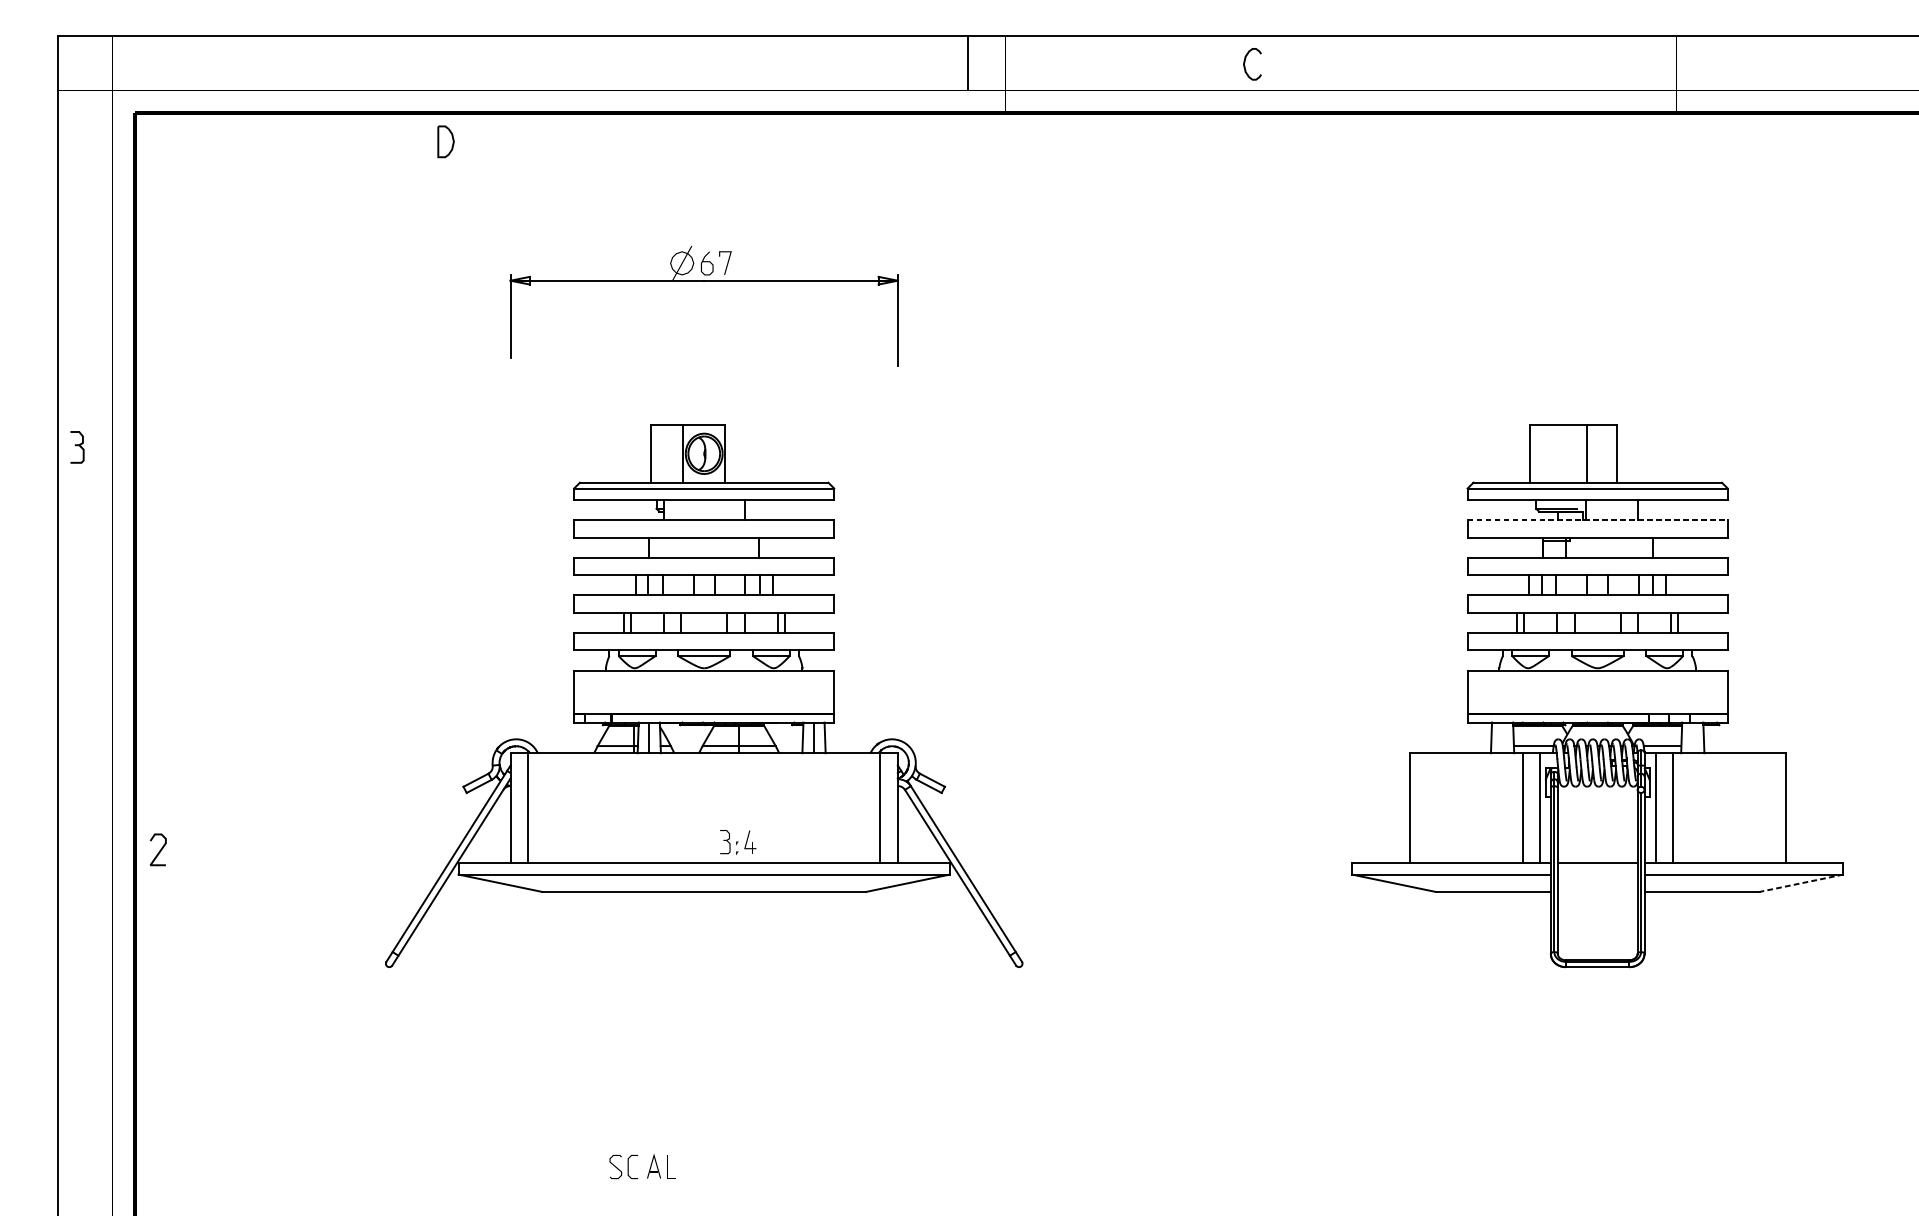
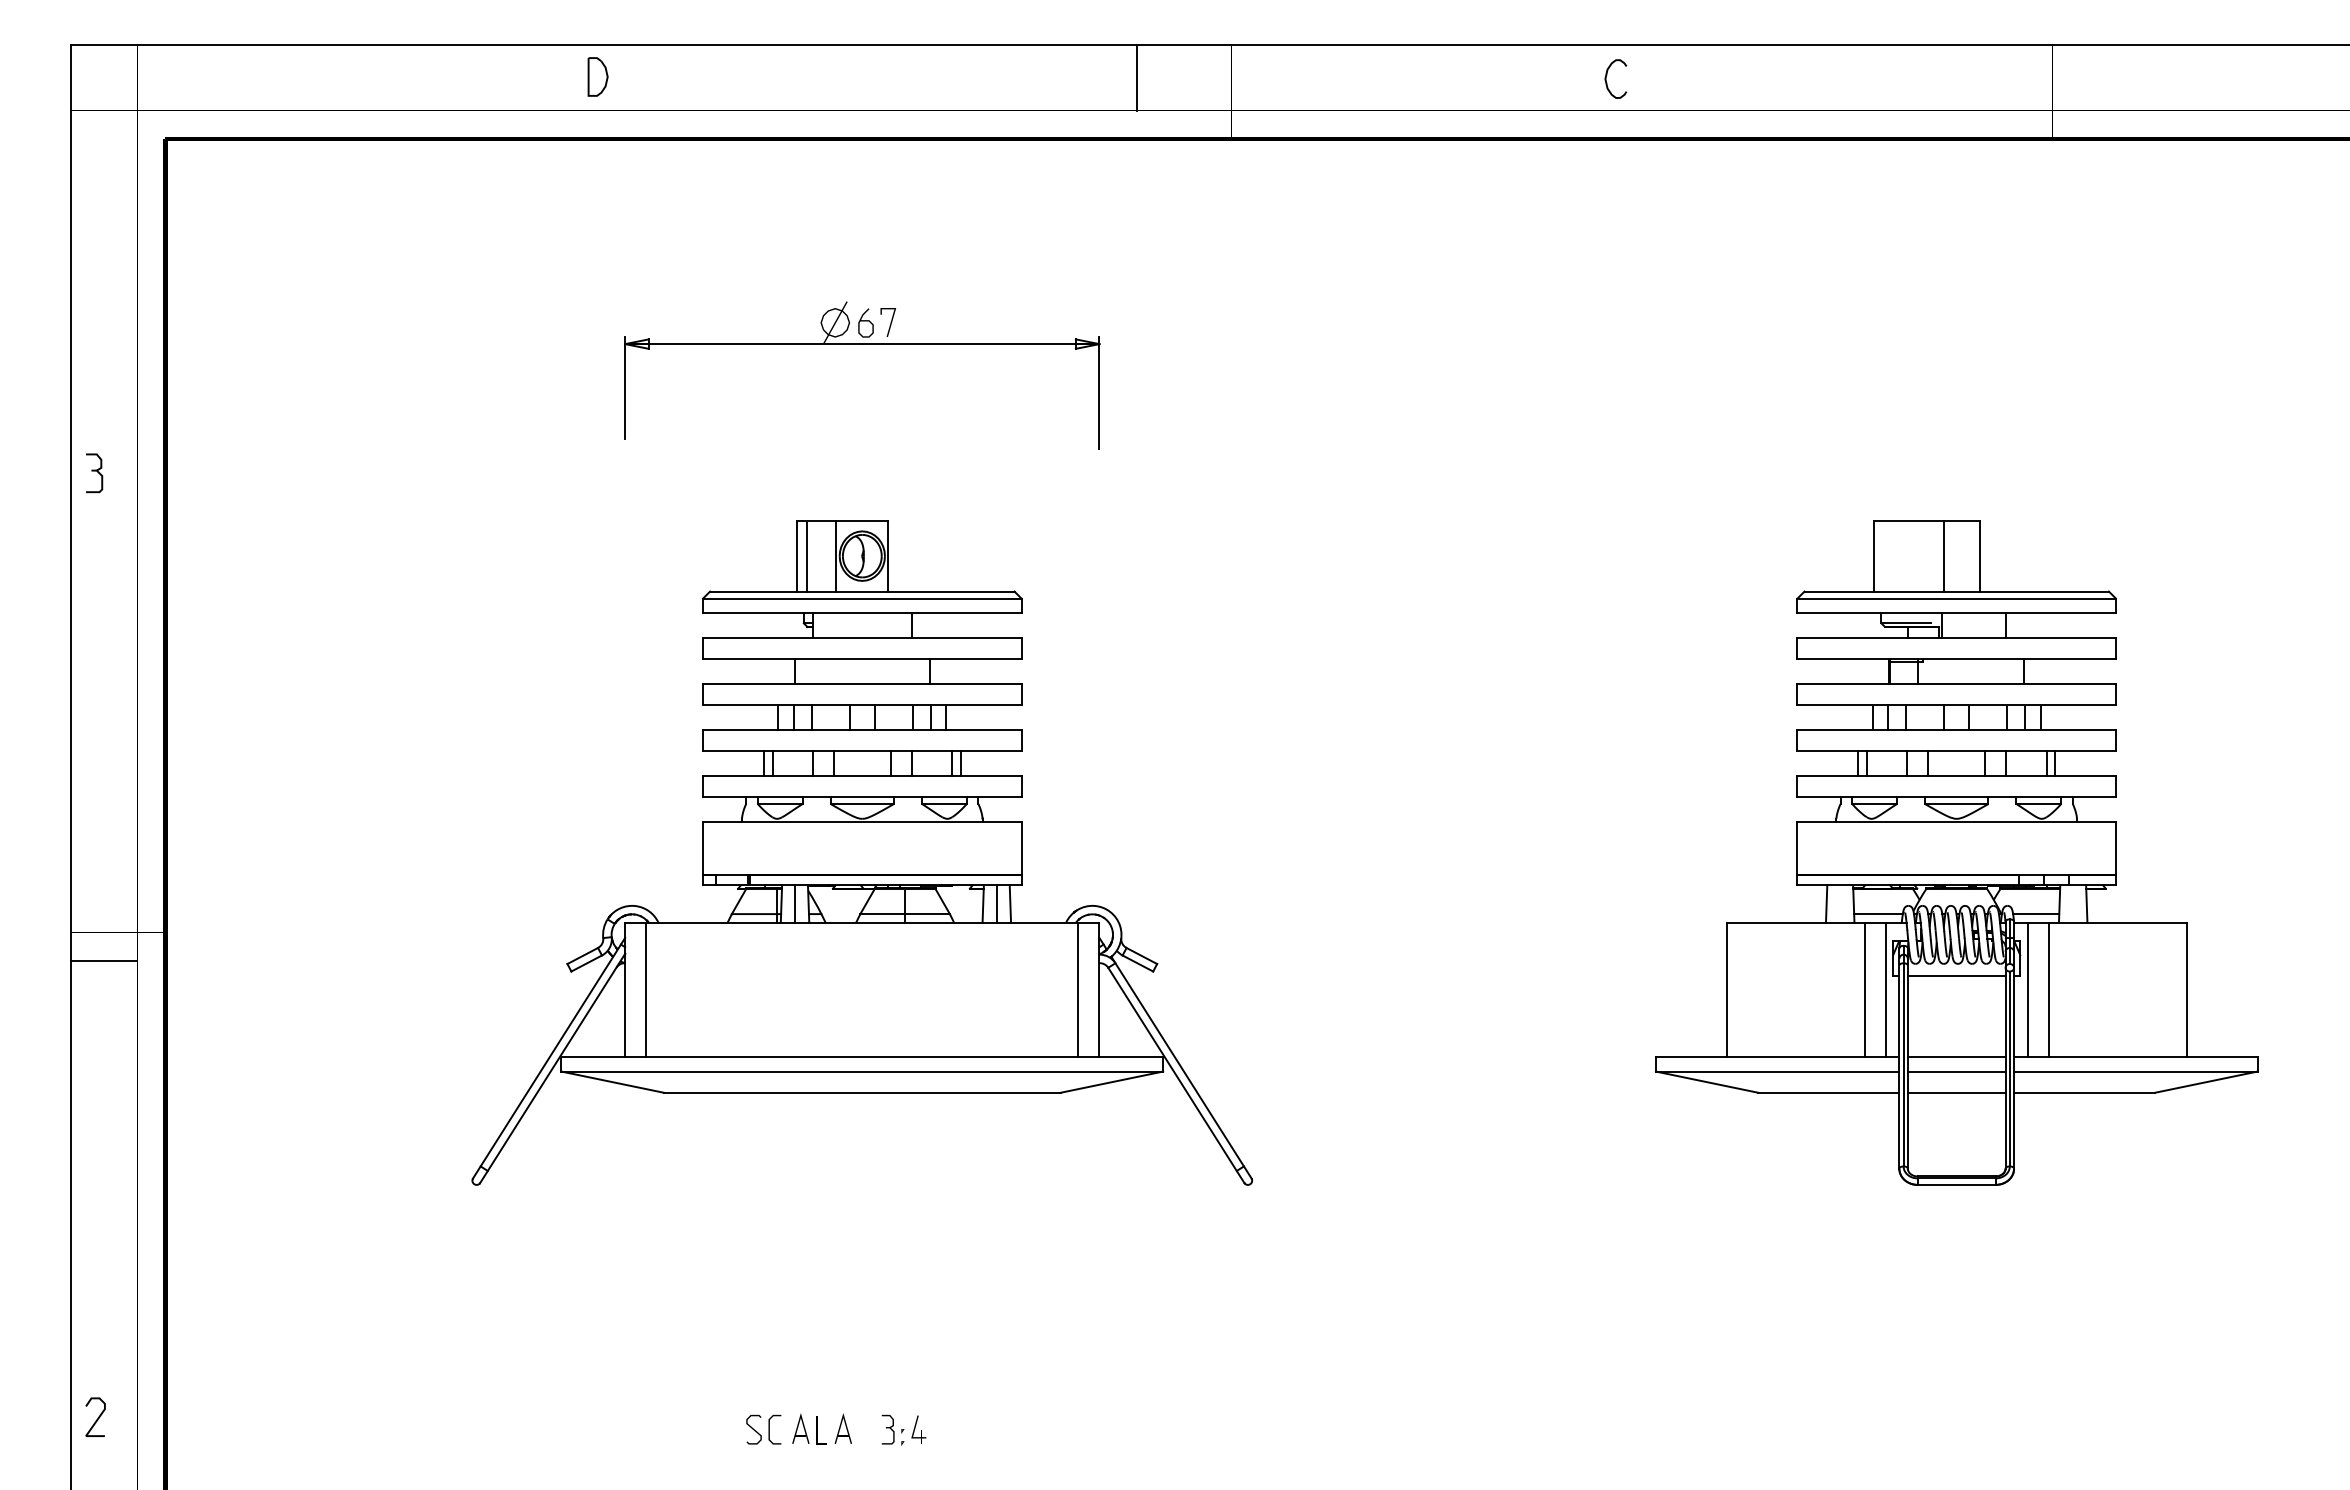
curve: (1245, 61) -> (1607, 75), moved
line: (968, 63) -> (1137, 77), moved
part: (445, 141) -> (597, 76), moved
part: (77, 447) -> (94, 473), moved
line: (658, 453) -> (806, 555), added
line: (1598, 520) -> (1957, 637), dashed -> solid
line: (84, 783) -> (103, 960), added
line: (1597, 796) -> (1956, 975), added
part: (737, 841) -> (903, 1429), moved
curve: (159, 850) -> (97, 1417), moved
line: (1597, 874) -> (1956, 1071), added
line: (1800, 883) -> (2205, 1082), dashed -> solid
line: (1597, 891) -> (1956, 1092), added
part: (688, 1166) -> (842, 1428), added

